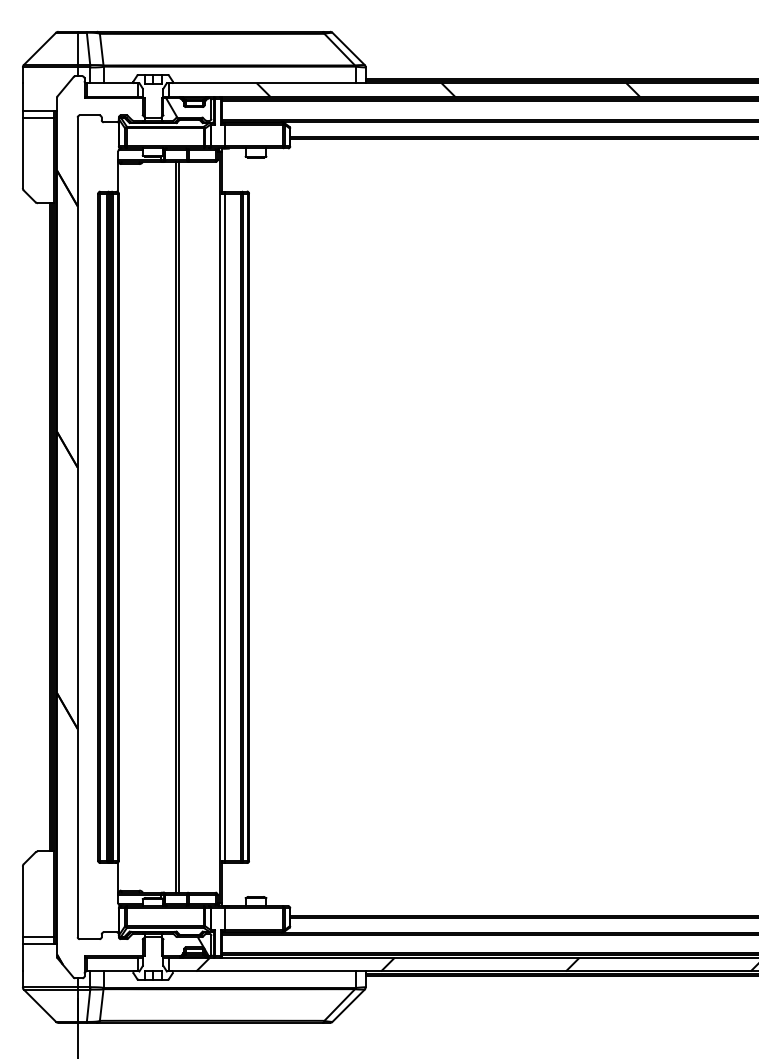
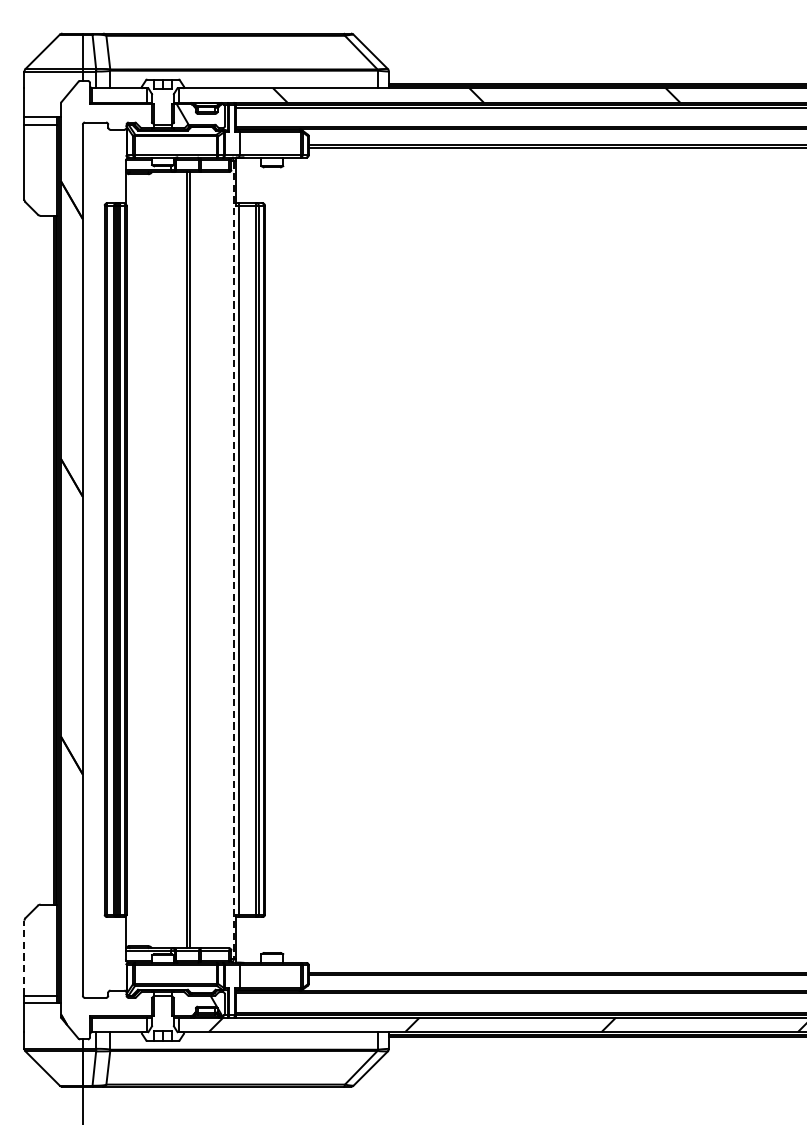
line: (219, 527) -> (233, 560), solid -> dashed
line: (22, 901) -> (24, 957), solid -> dashed

